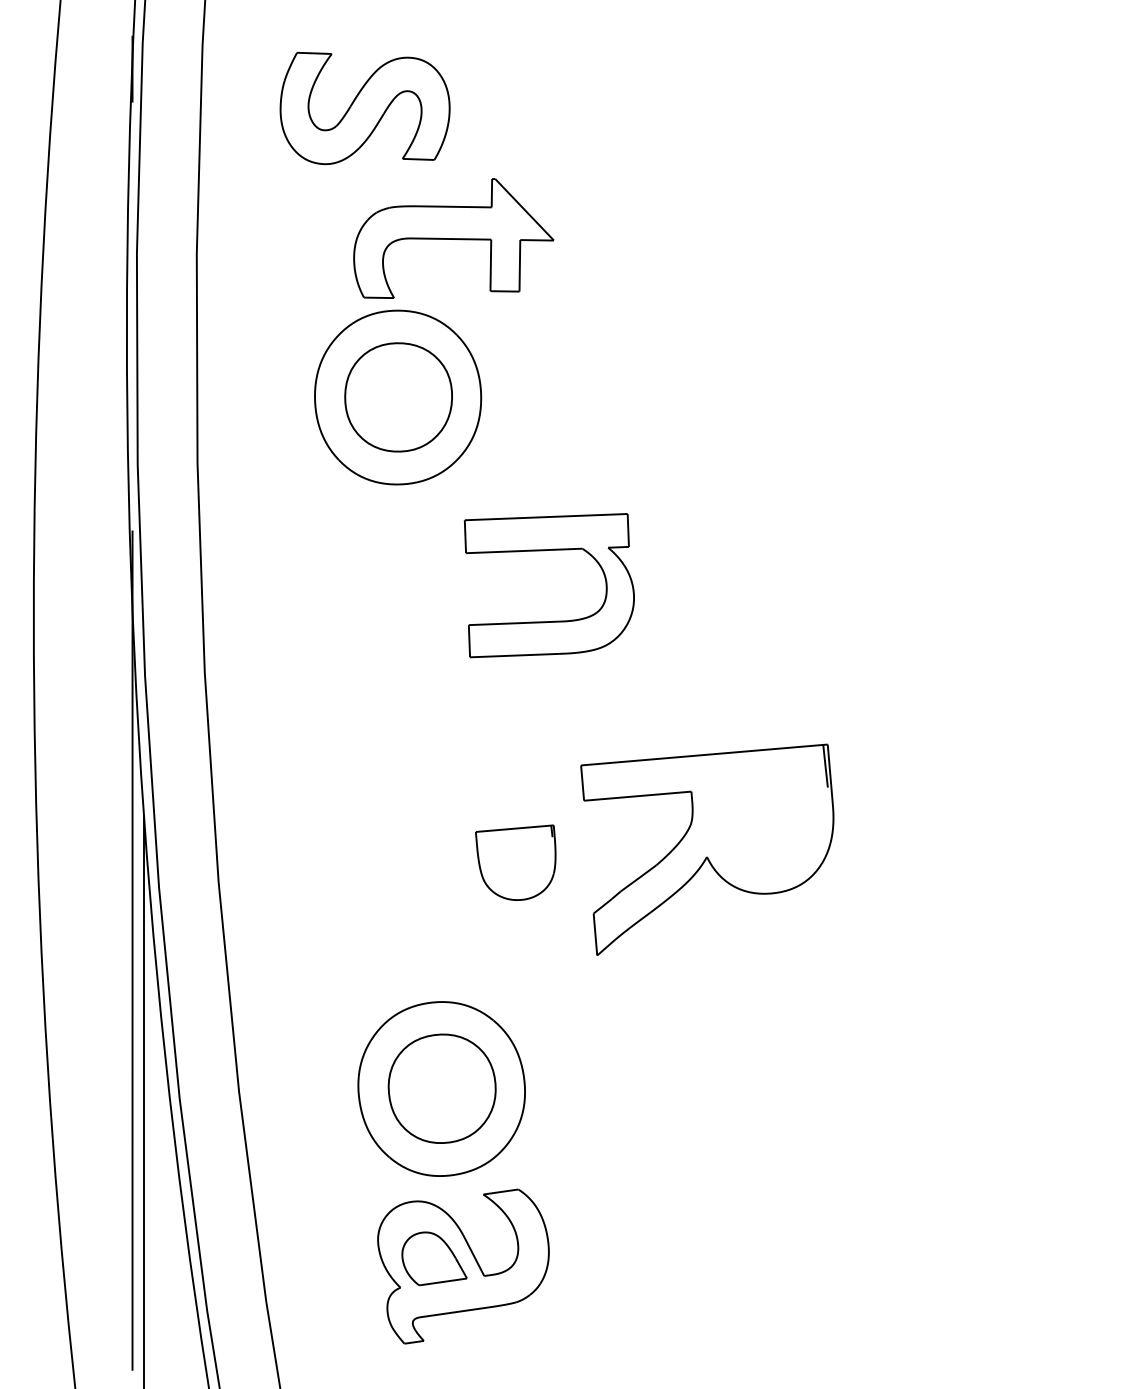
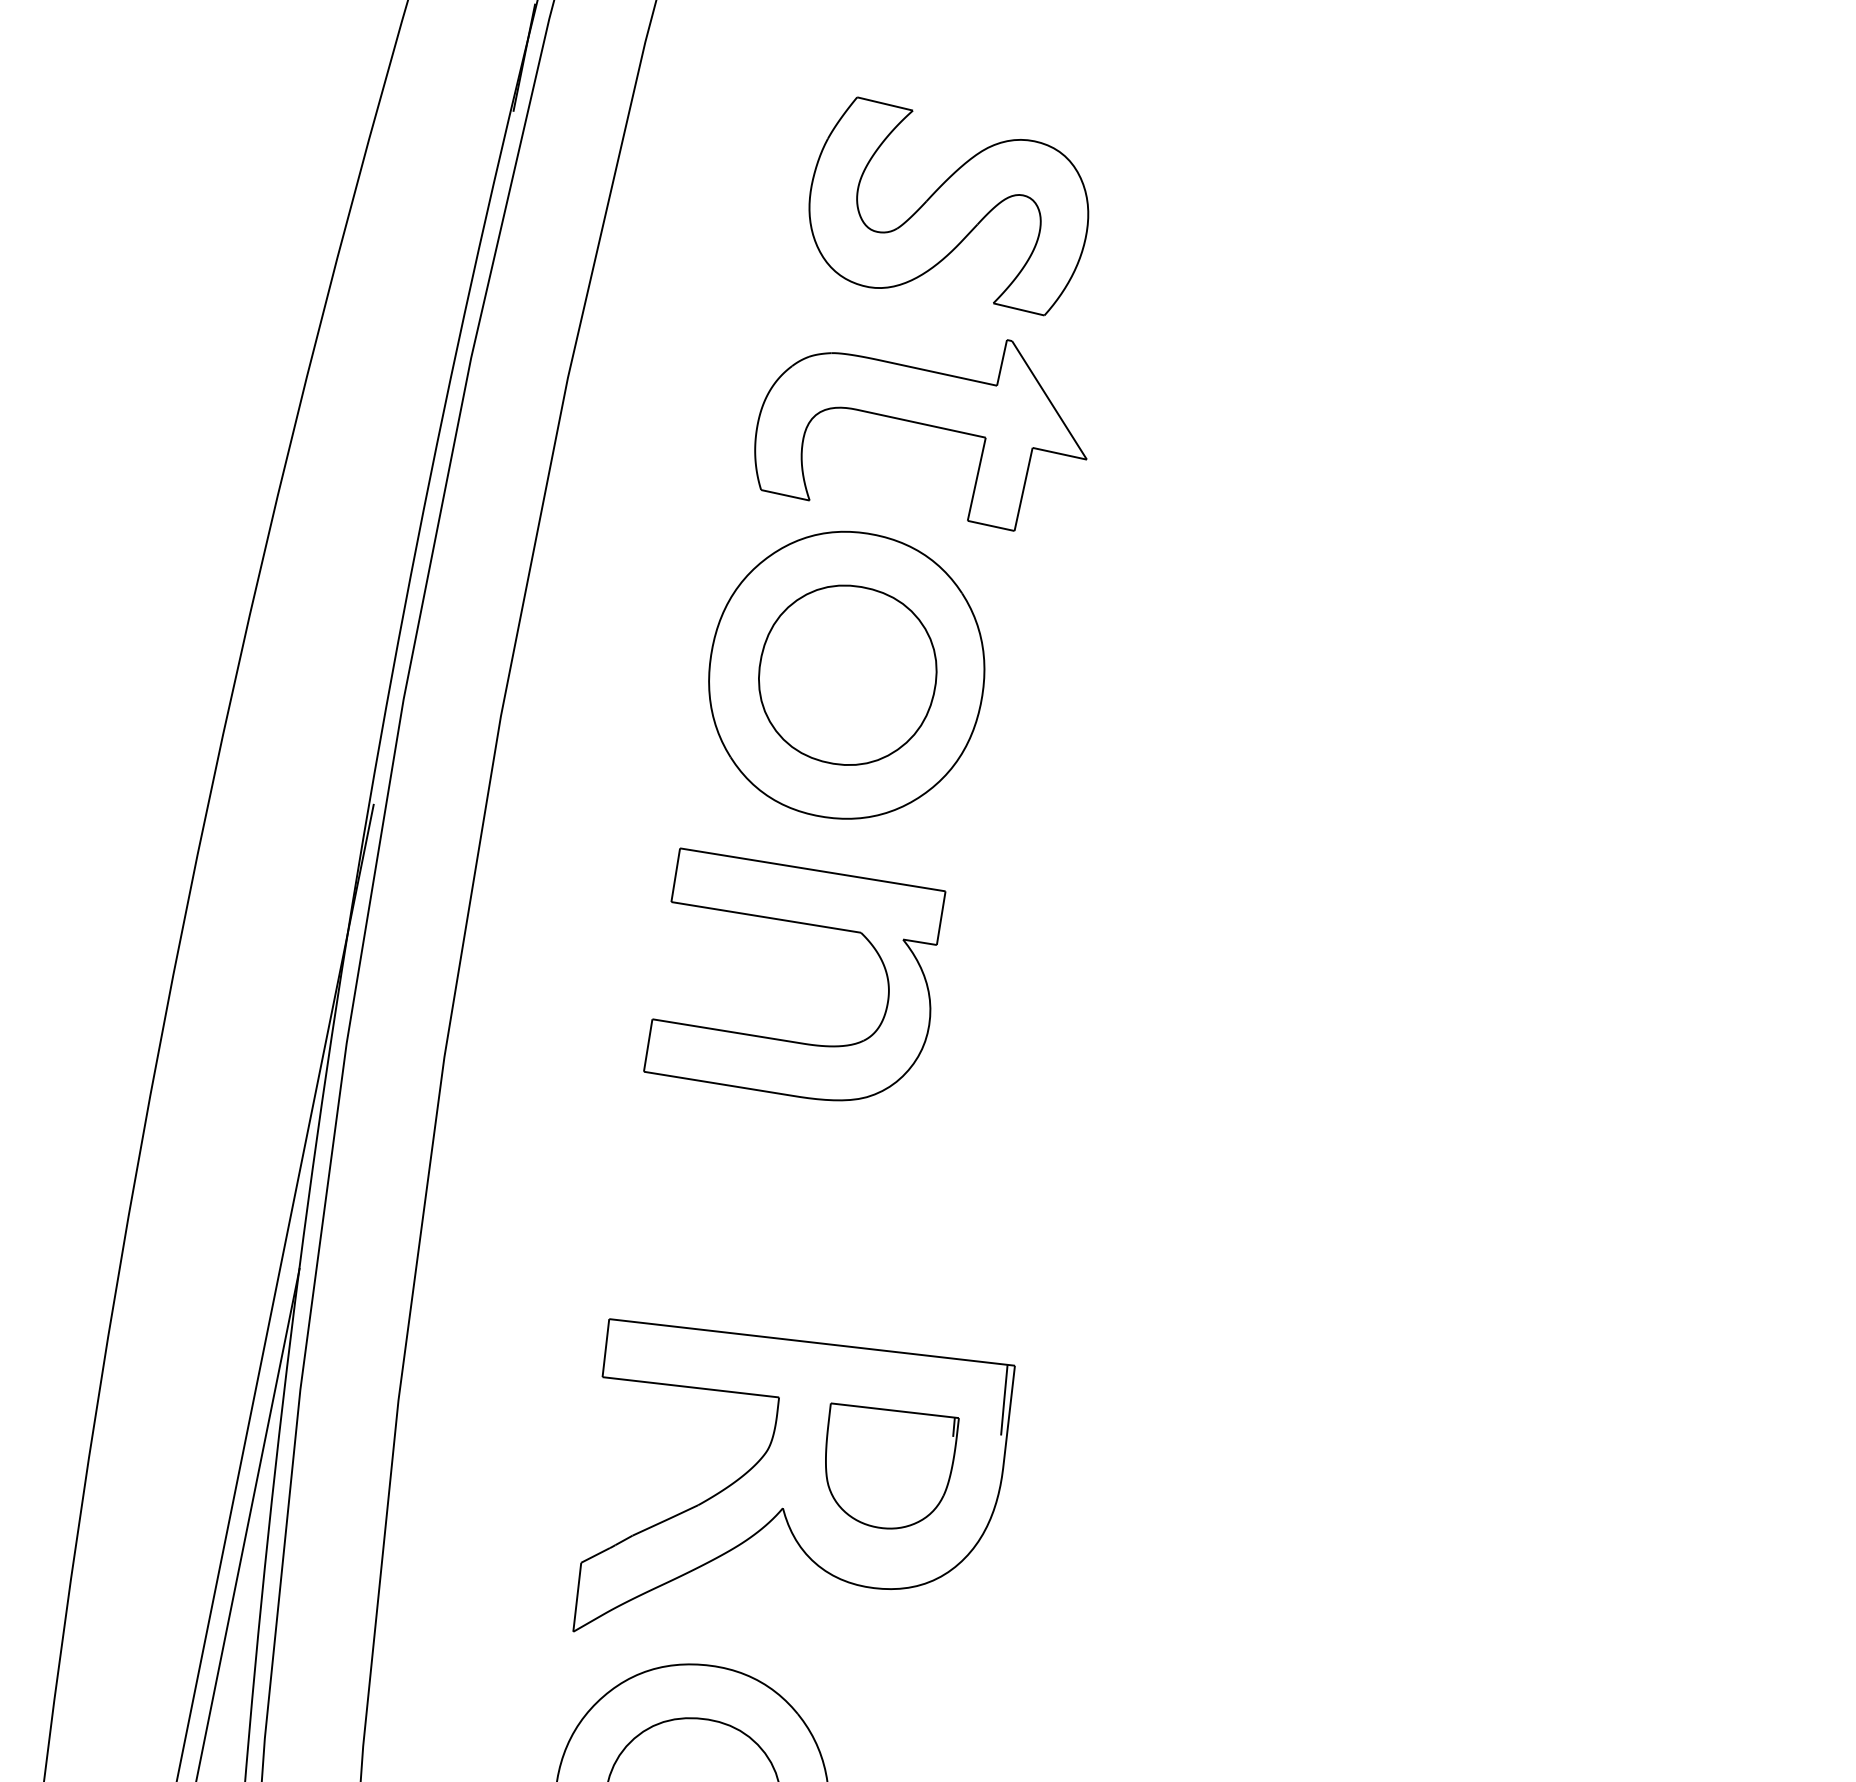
part: (364, 108) -> (948, 209), moved
part: (453, 238) -> (925, 423), moved
part: (544, 551) -> (798, 924), moved
part: (707, 849) -> (786, 1496), moved

